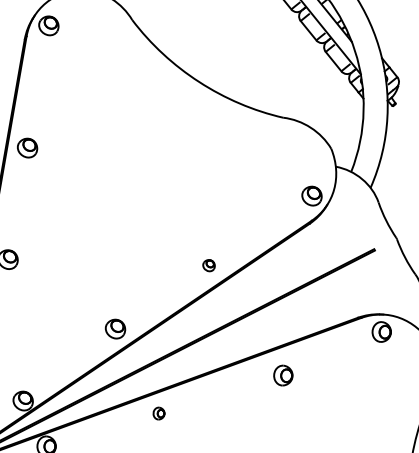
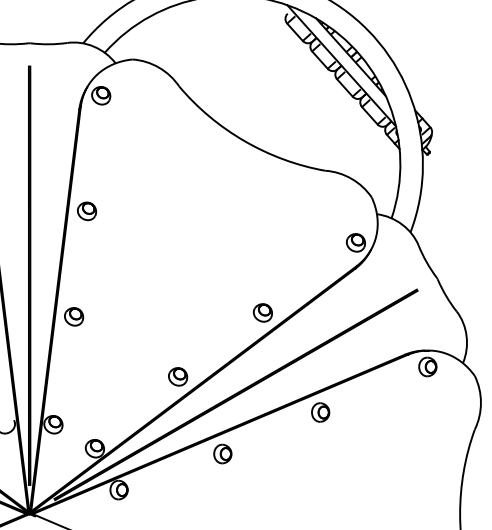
part: (208, 265) -> (262, 312), size x1.67
part: (283, 375) -> (320, 412), moved
part: (158, 413) -> (222, 453), size x1.67

